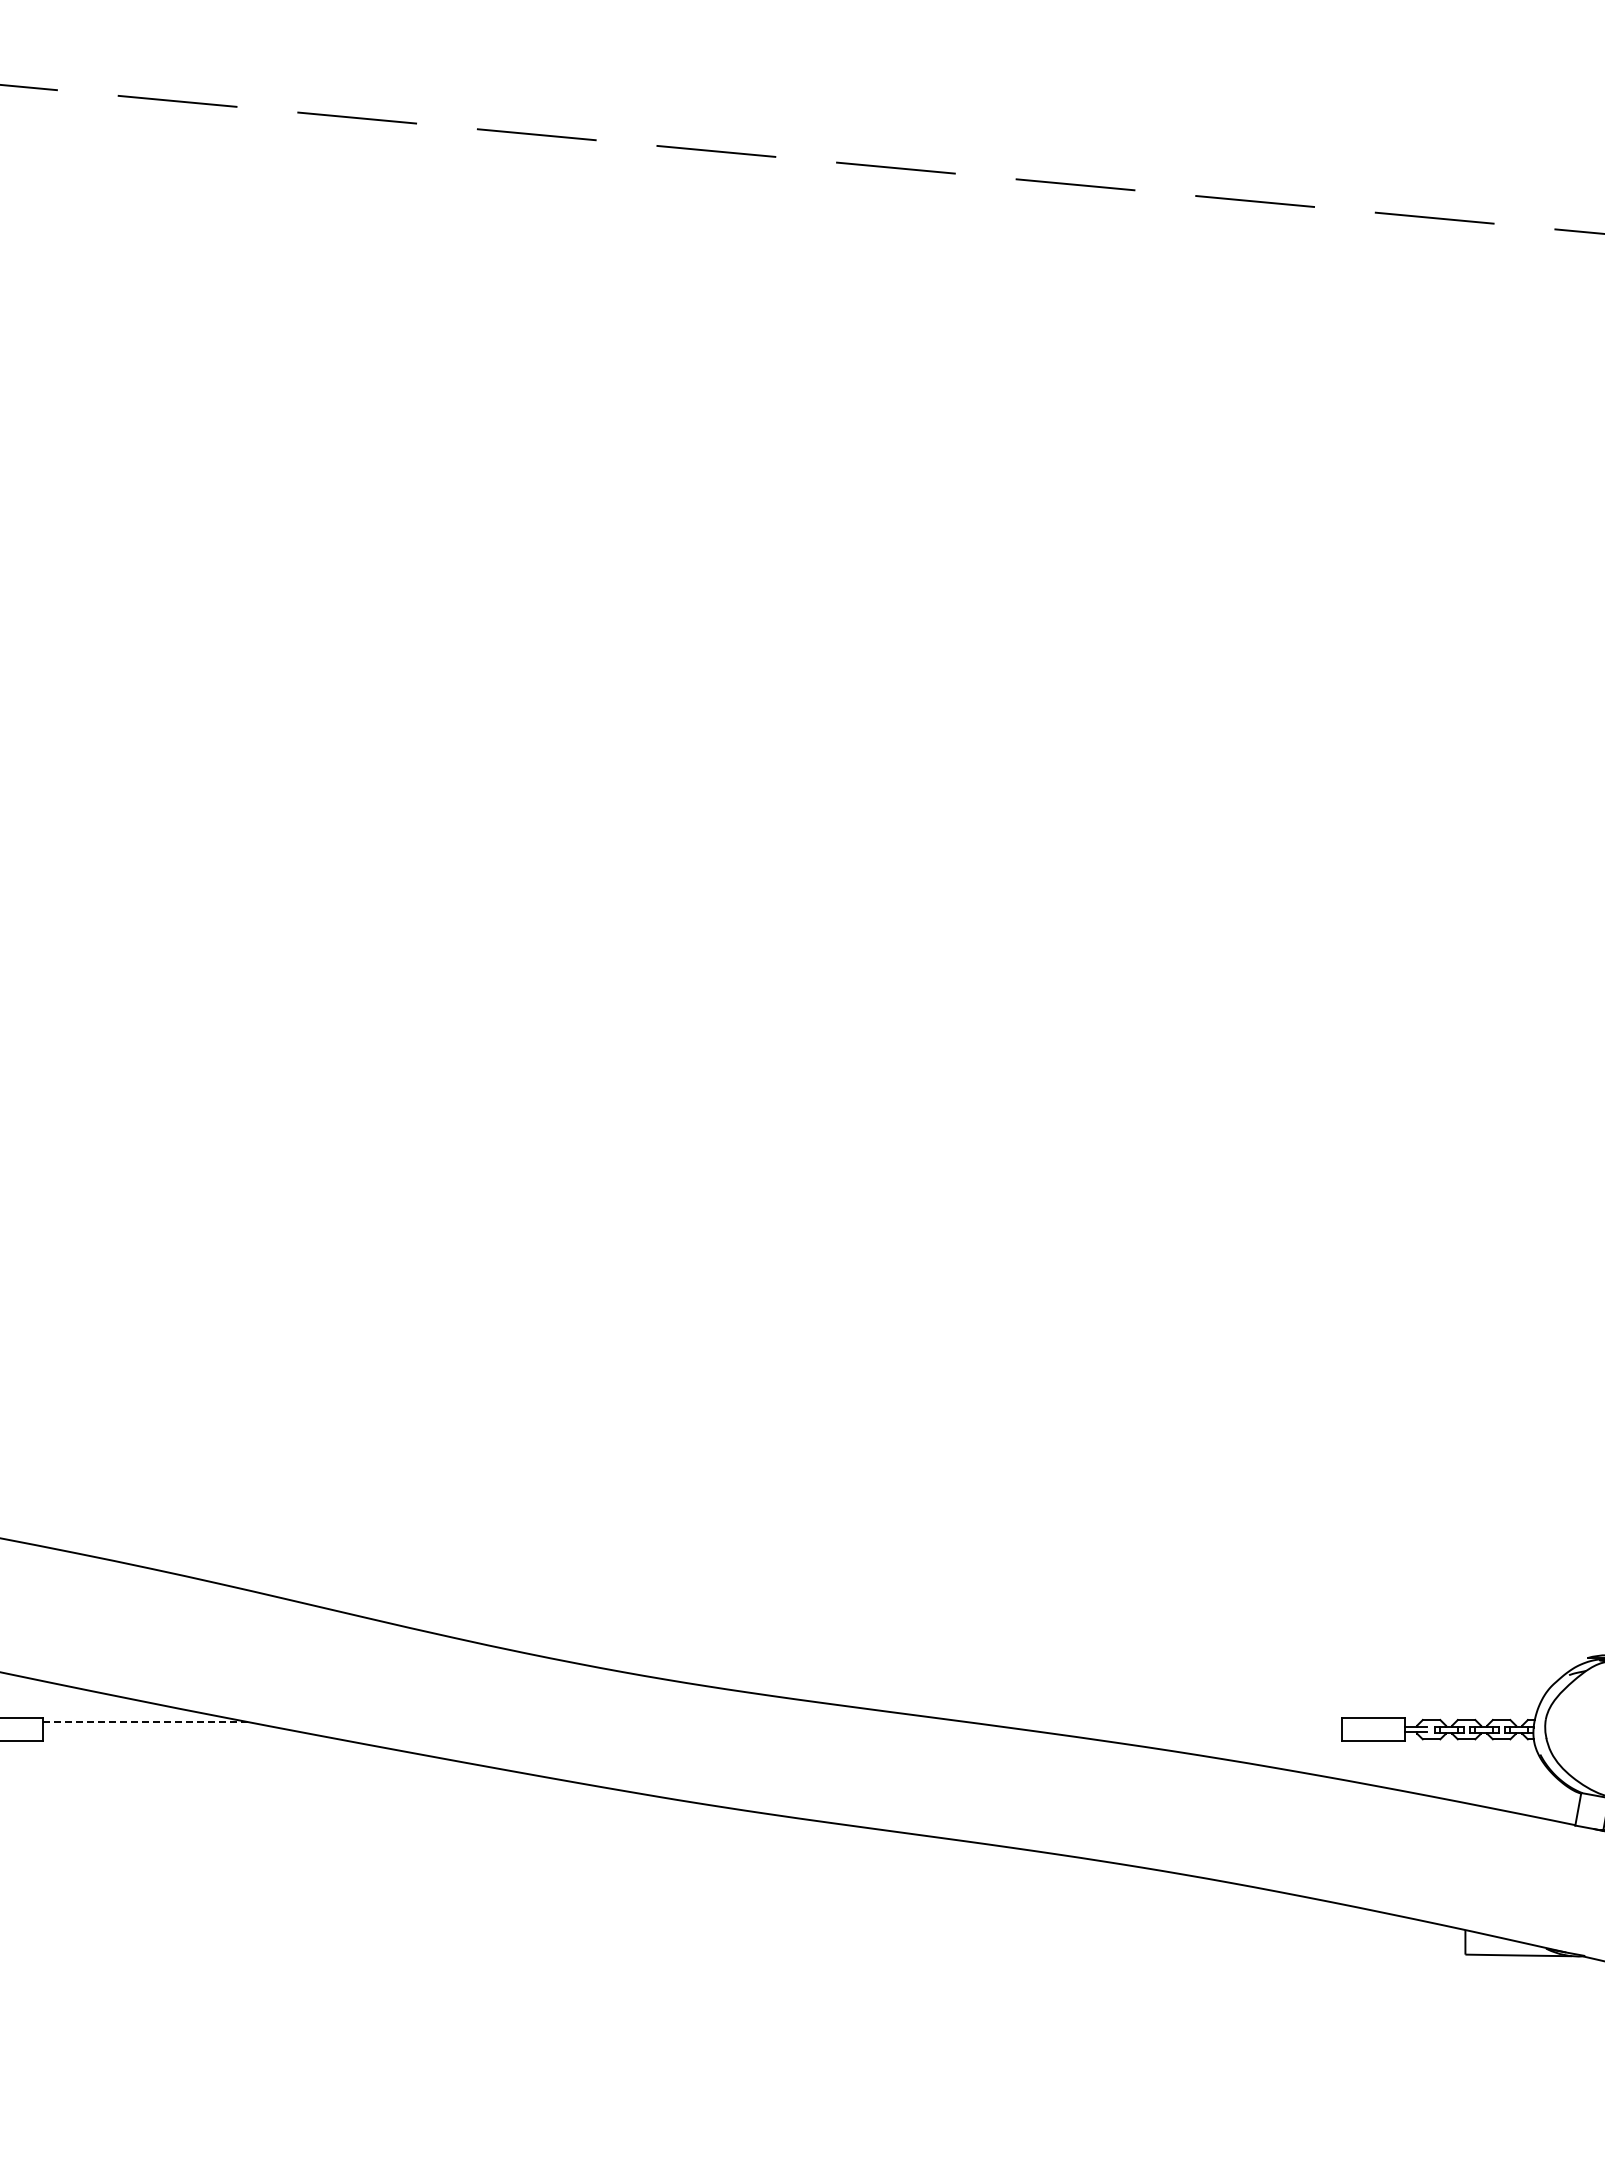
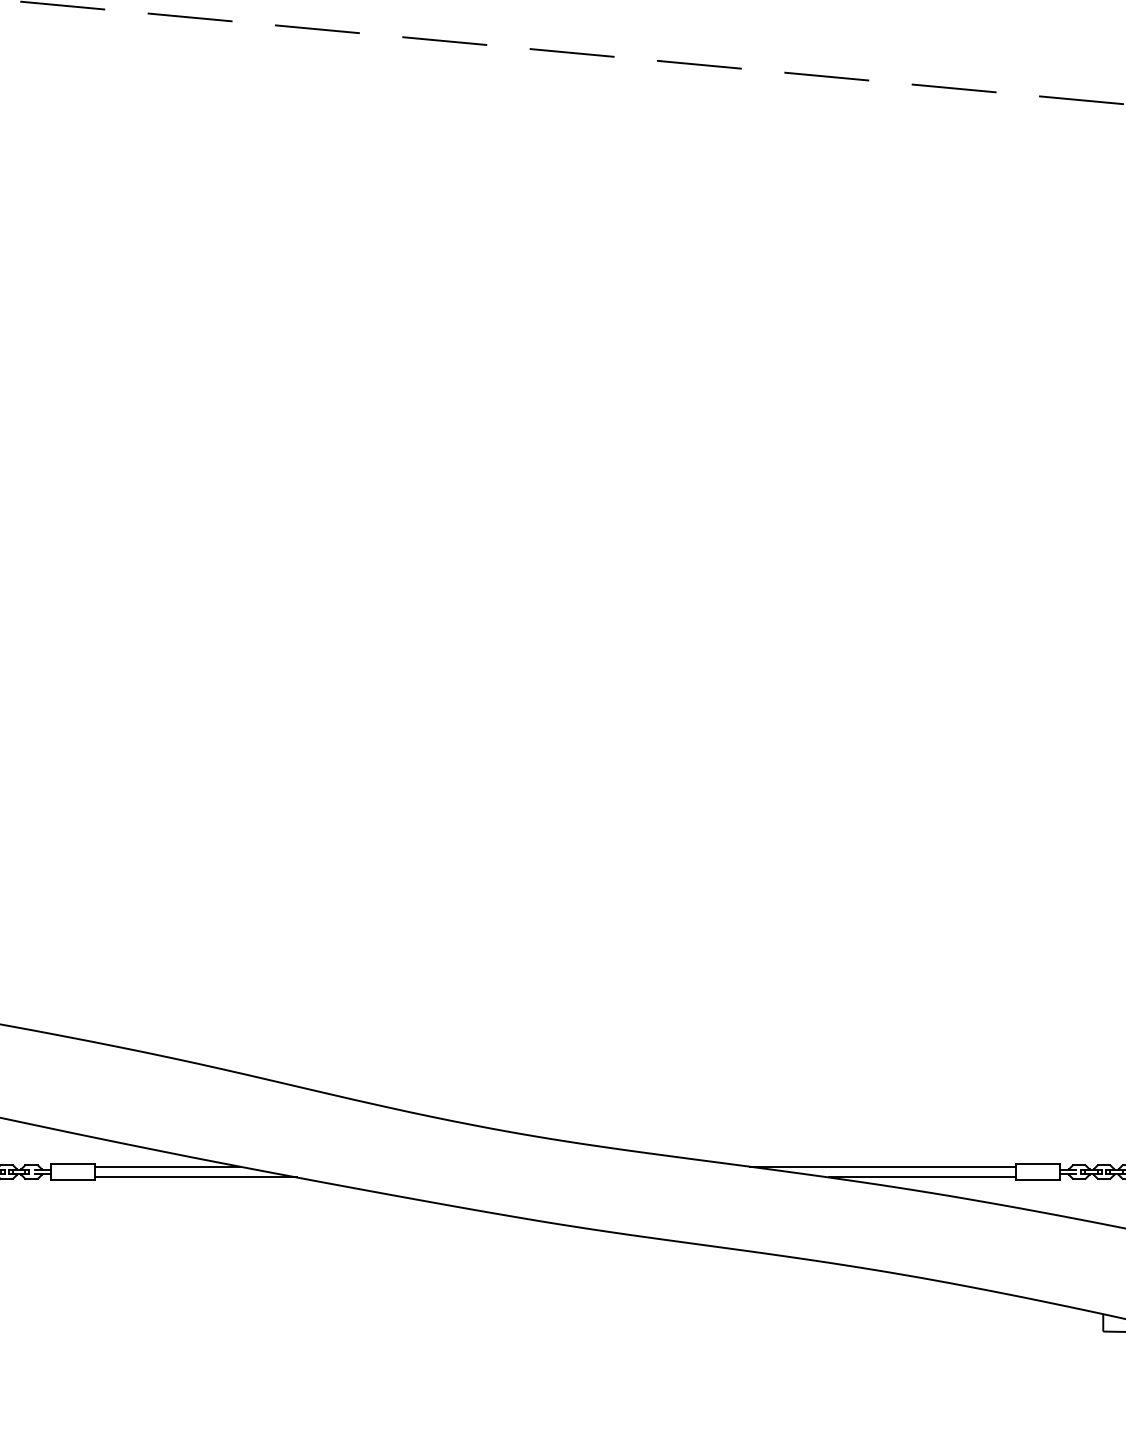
line: (145, 1722) -> (167, 1166), dashed -> solid
line: (1154, 1722) -> (882, 1166), added
line: (185, 1737) -> (195, 1177), added
line: (1210, 1737) -> (922, 1177), added

